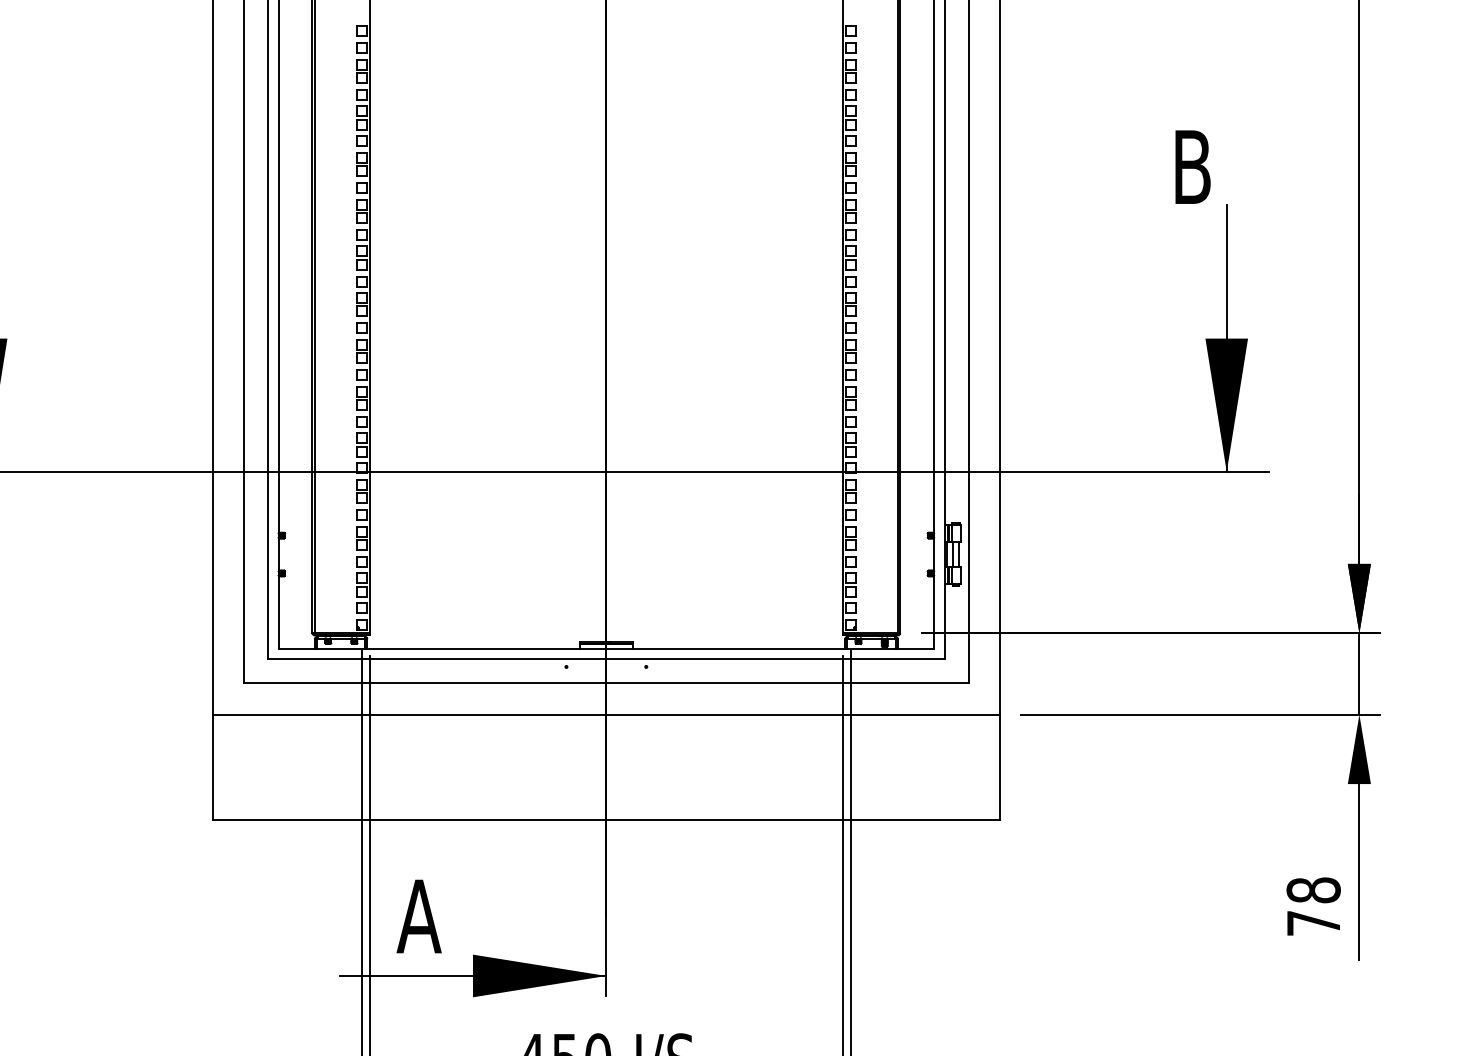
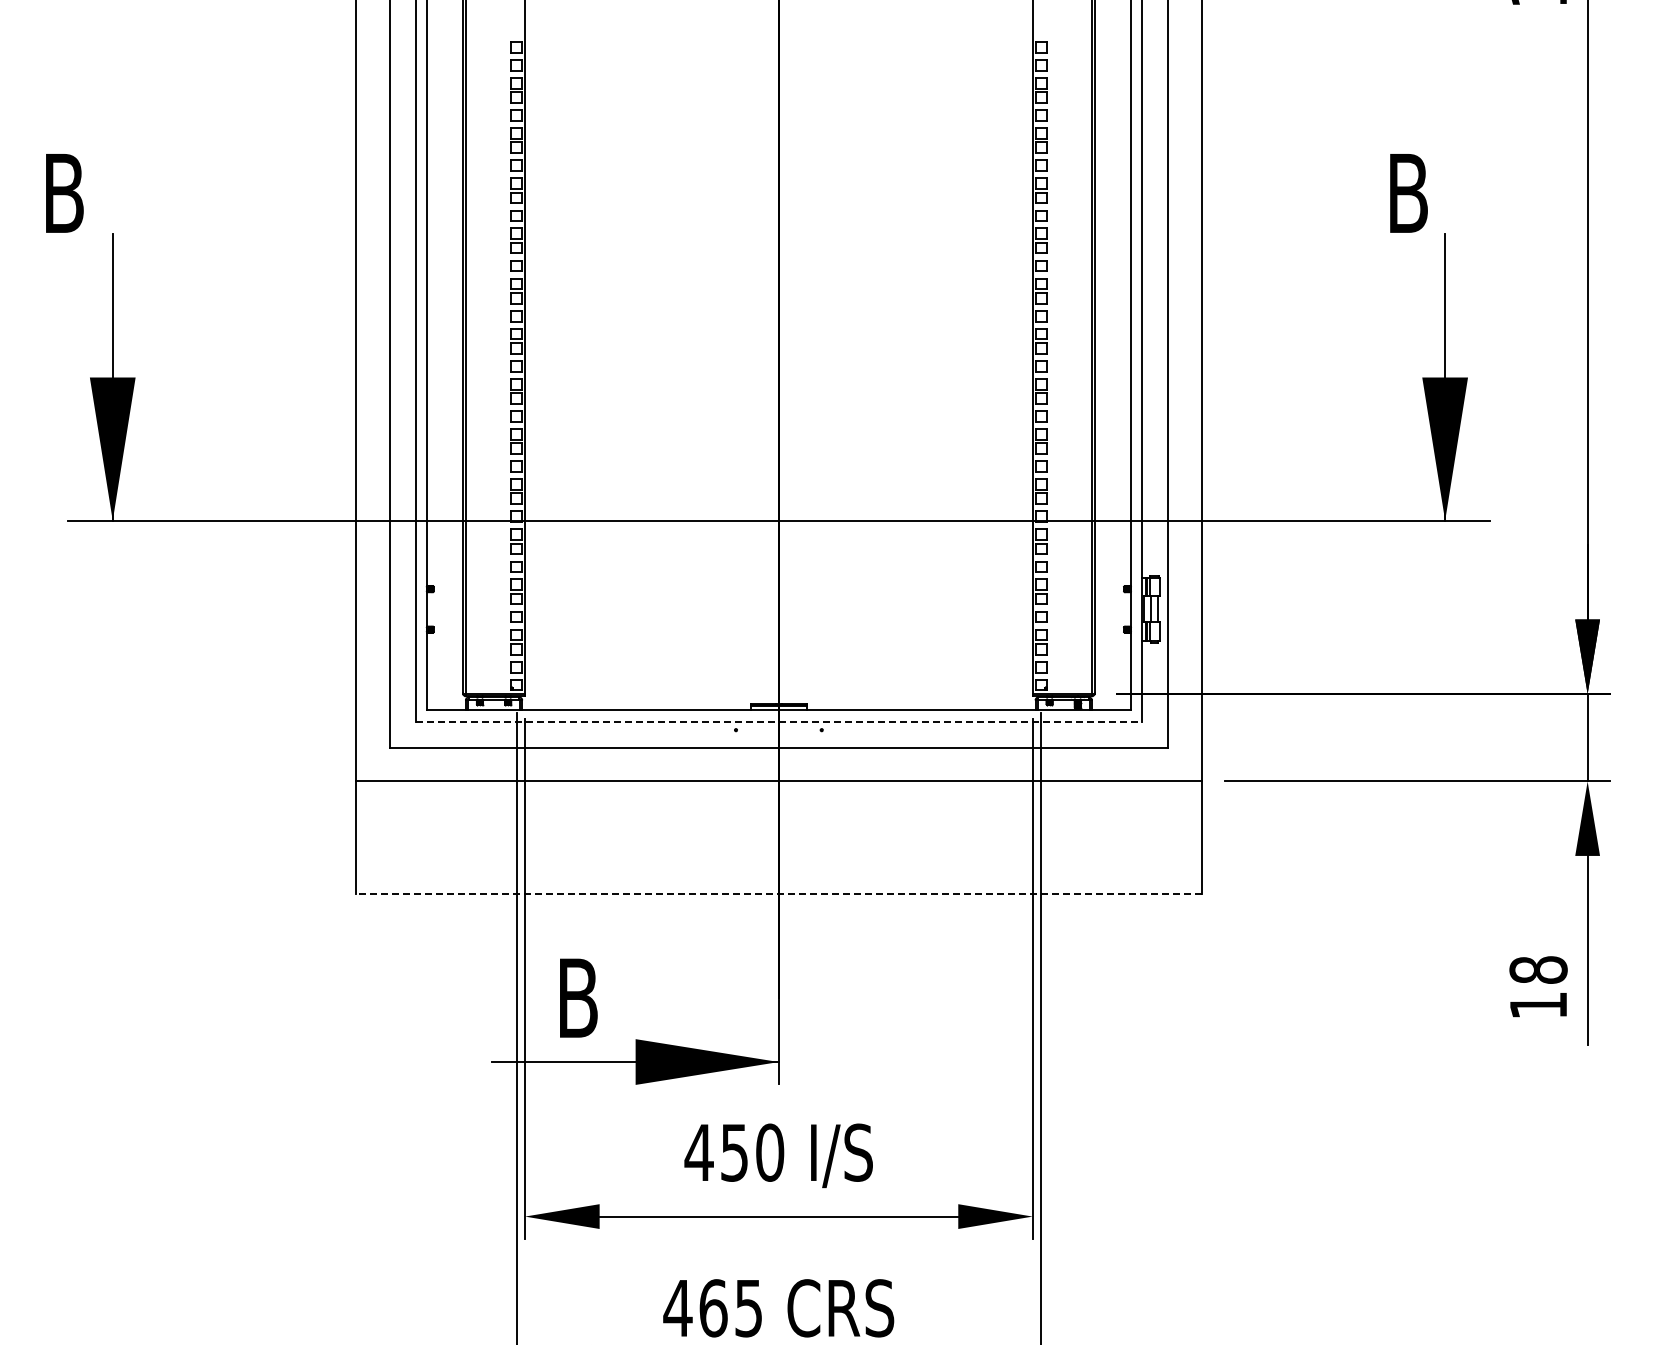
line: (606, 658) -> (779, 721), solid -> dashed
line: (606, 819) -> (778, 894), solid -> dashed
text: (418, 915) -> (577, 997), A -> B
text: (1313, 923) -> (1538, 1005), 78 -> 18

